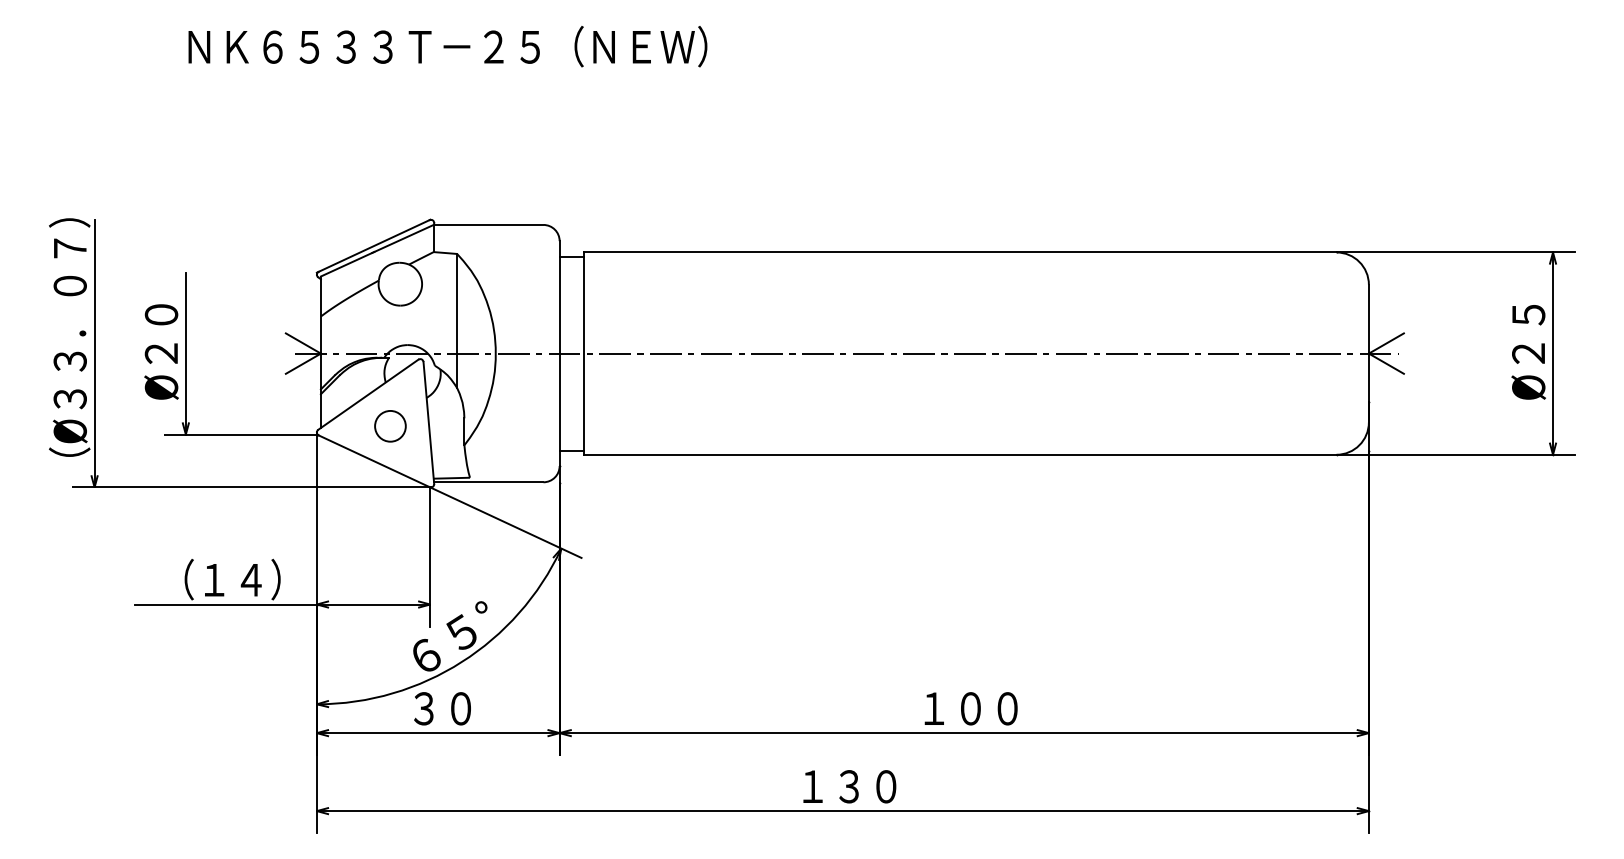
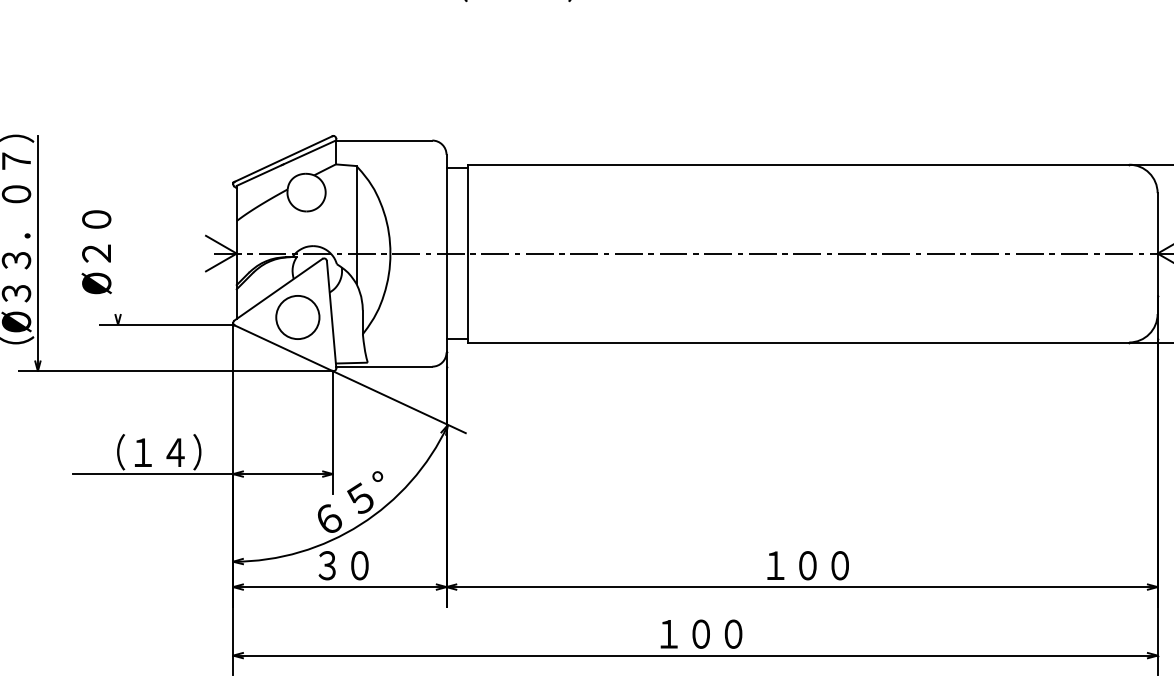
line: (185, 353) -> (117, 253), removed
circle: (390, 425) -> (297, 316), size x1.6
text: (849, 786) -> (701, 633), １３０ -> １００

